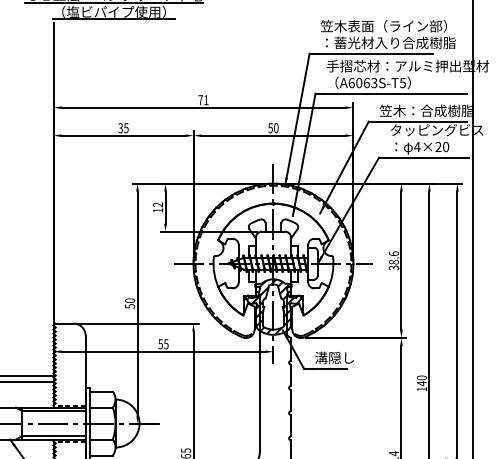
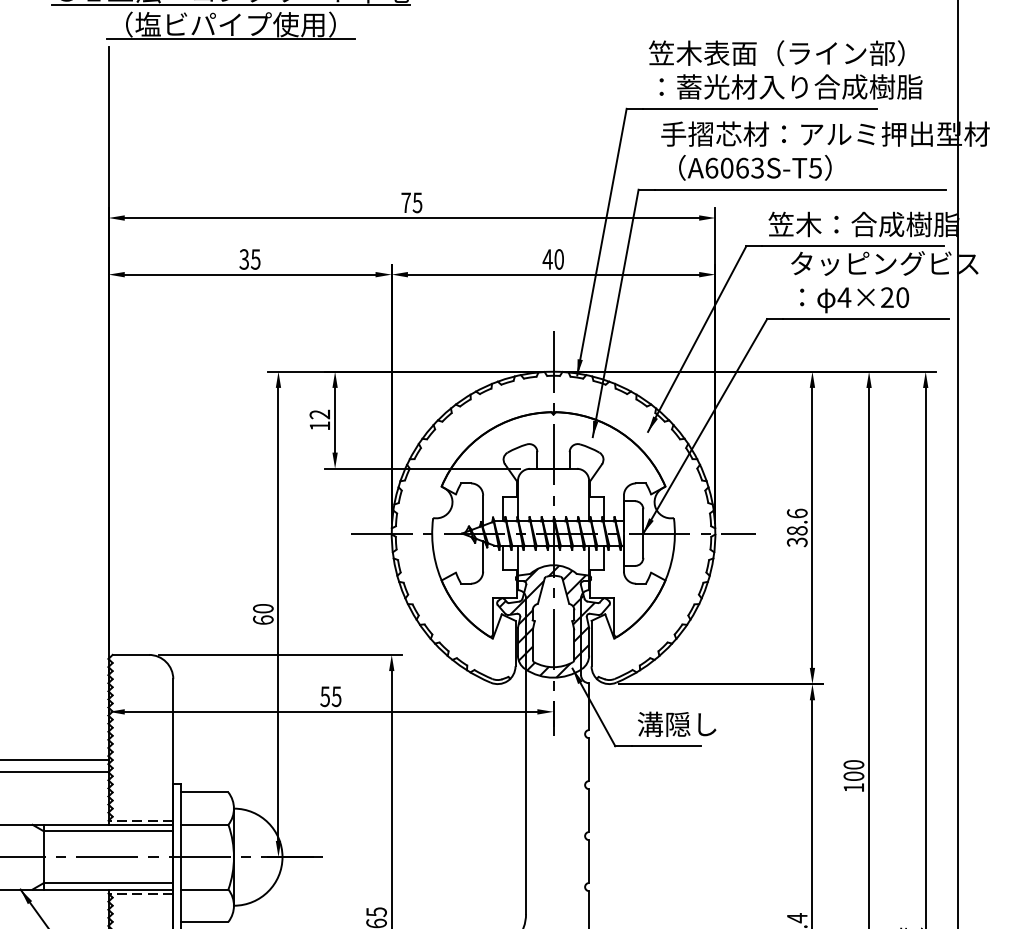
text: (206, 100) -> (417, 203), 71 -> 75
text: (270, 128) -> (547, 260), 50 -> 40
text: (130, 306) -> (264, 620), 50 -> 60
text: (421, 383) -> (853, 776), 140 -> 100

